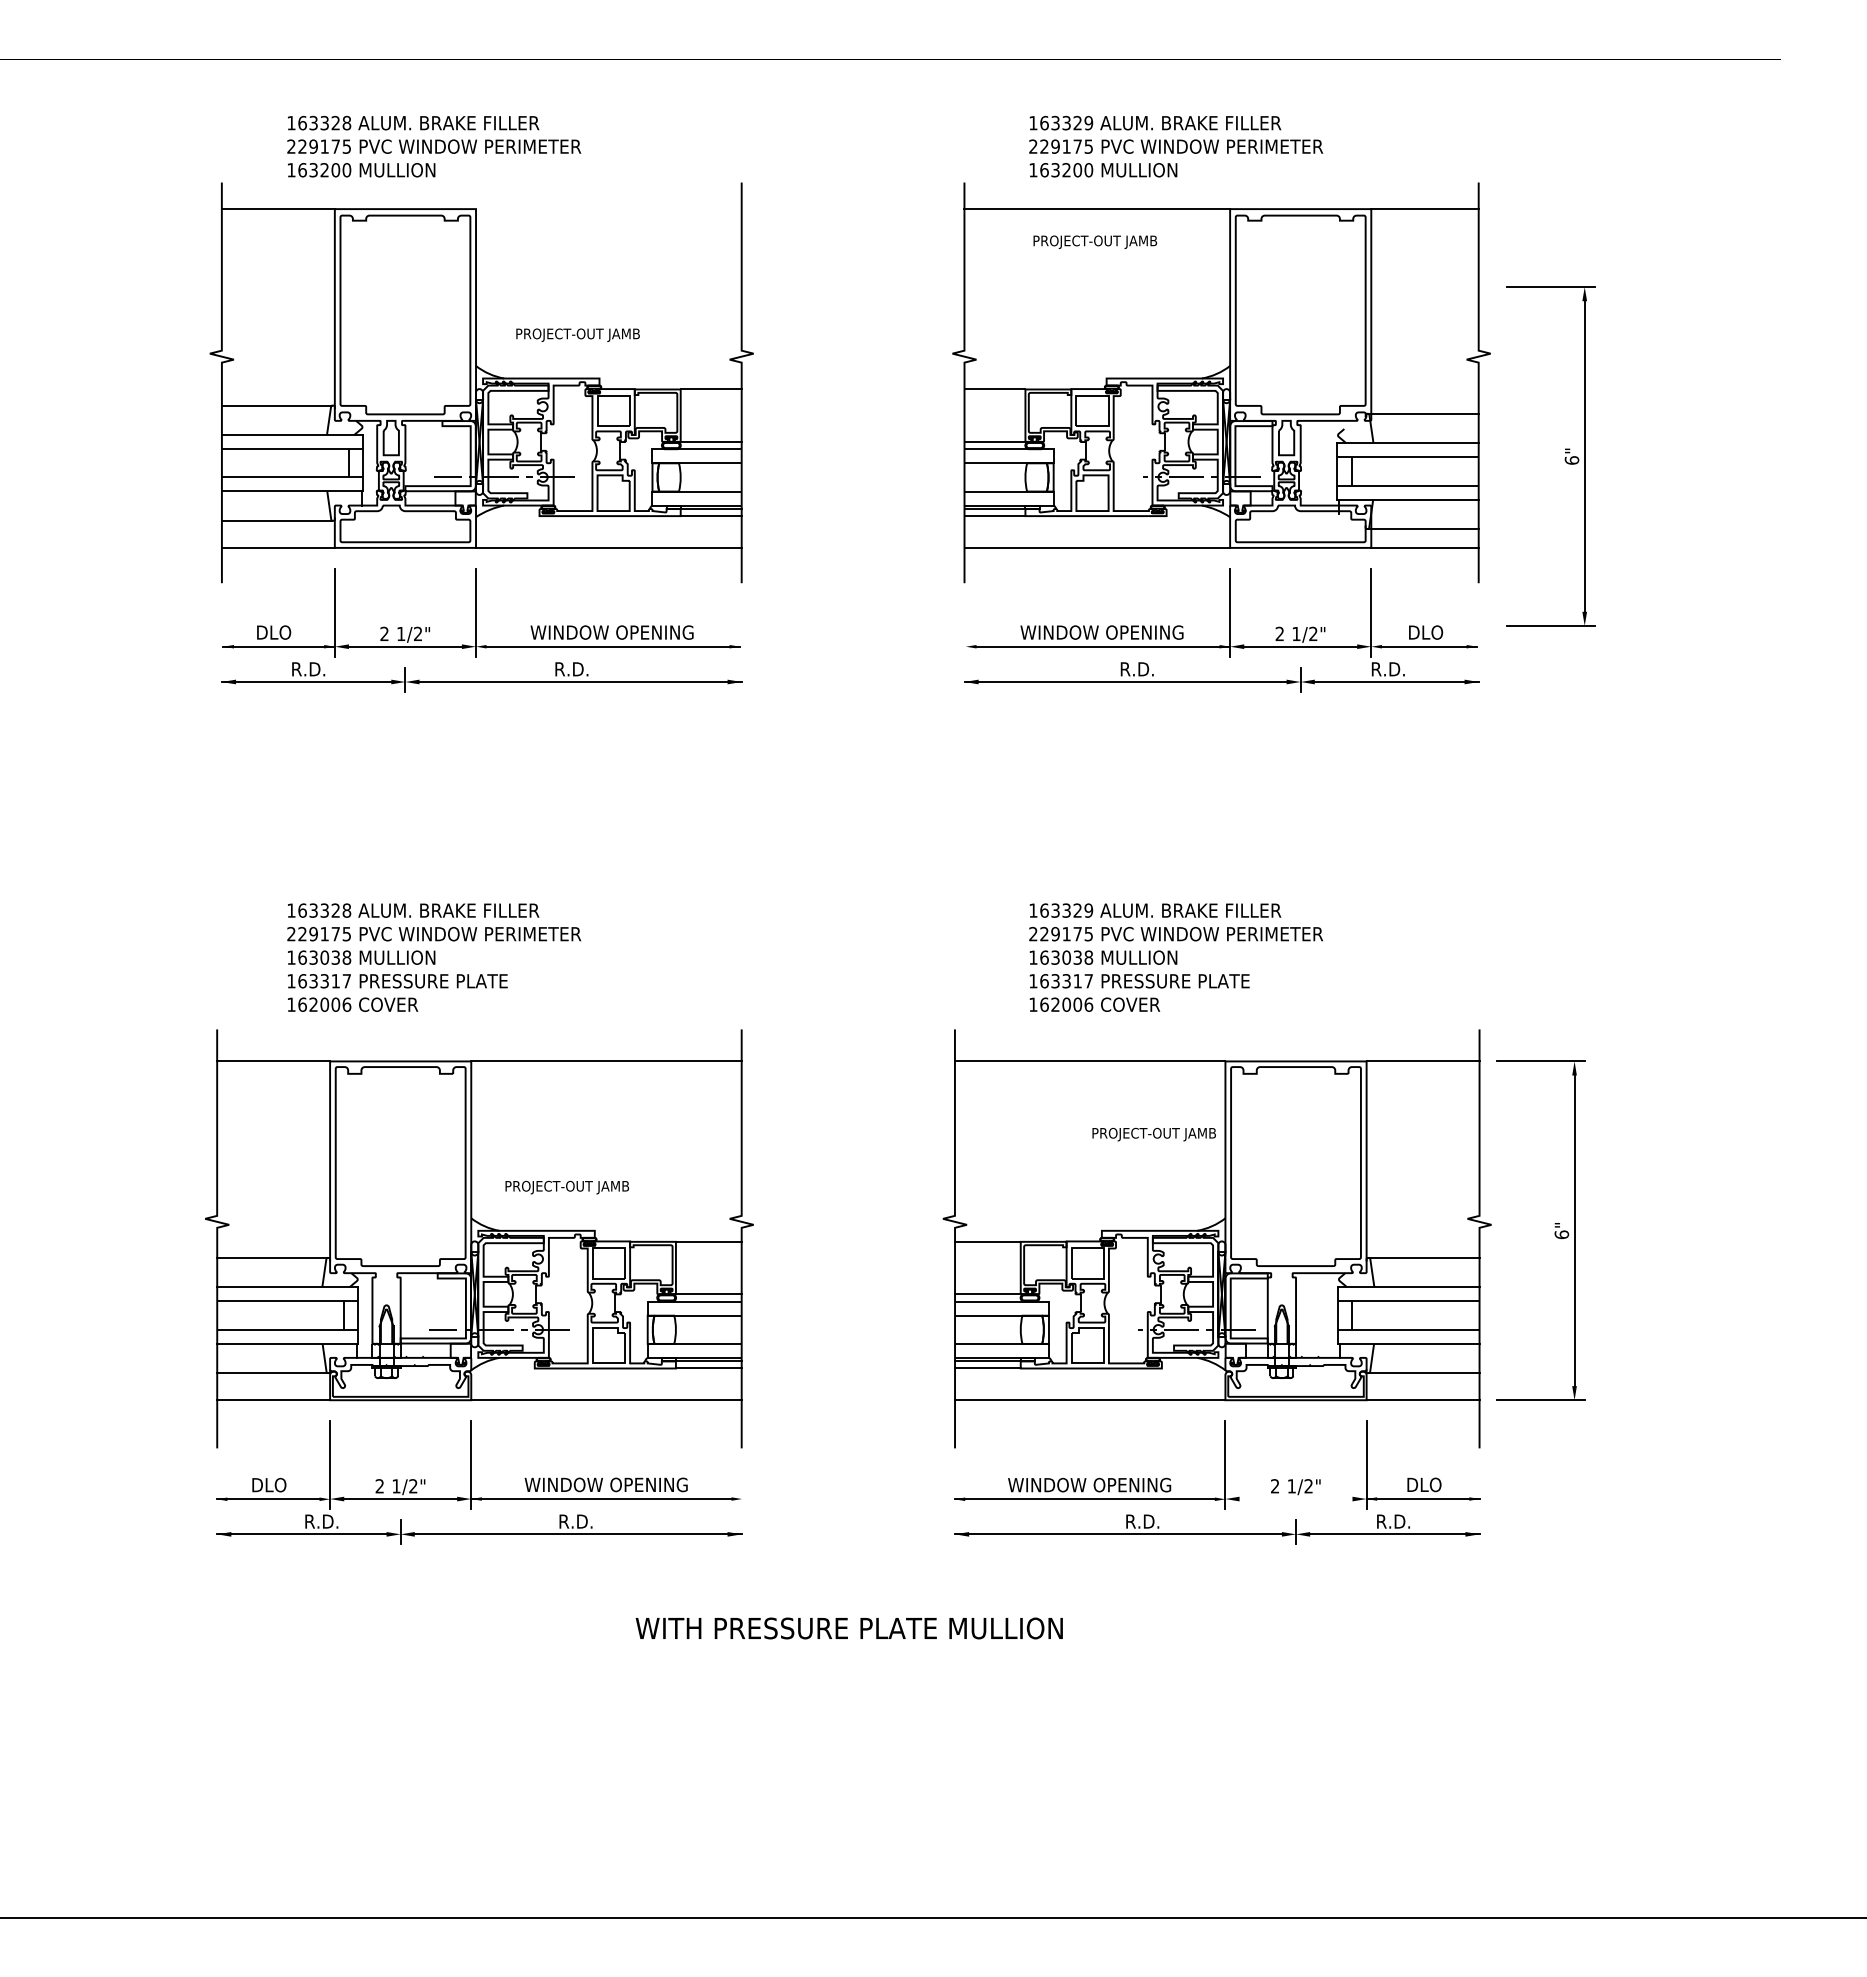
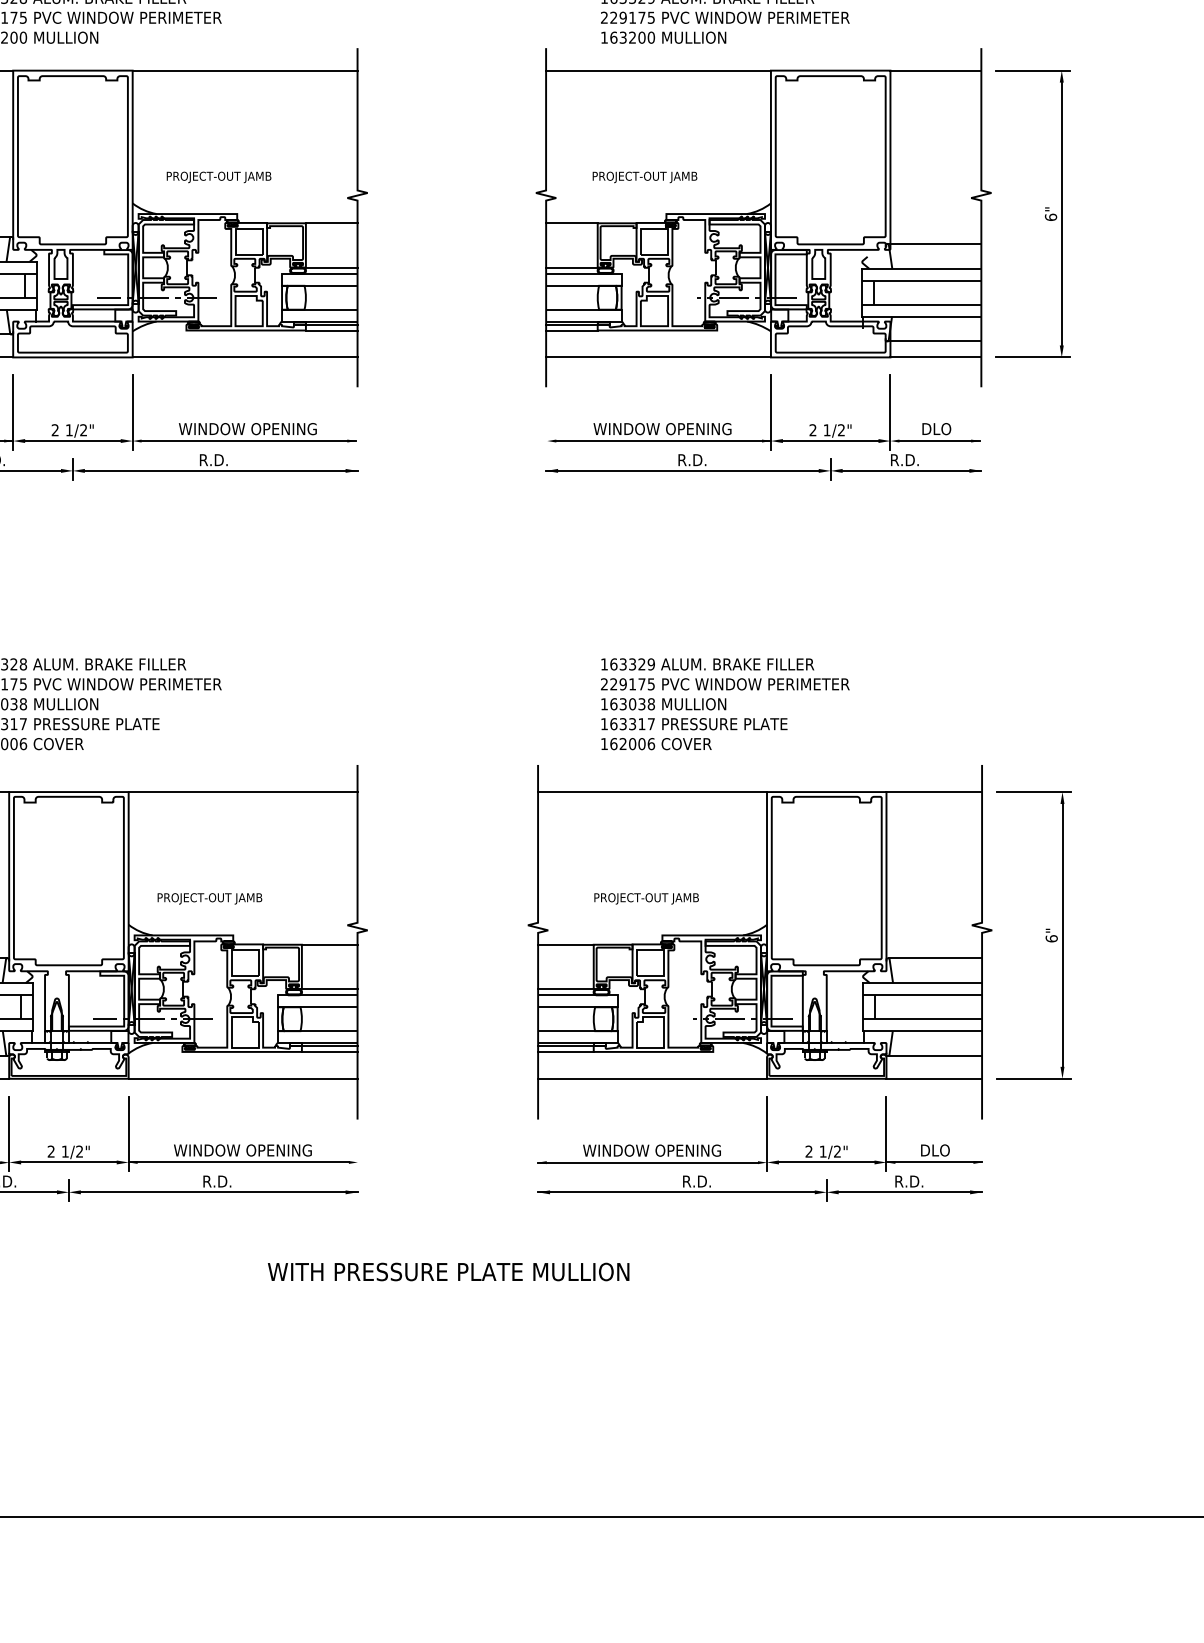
line: (608, 209) -> (244, 70), added
text: (1095, 241) -> (645, 176), moved
part: (1564, 458) -> (1044, 215), moved
text: (1153, 1134) -> (646, 898), moved
line: (1295, 1499) -> (826, 1162), added

